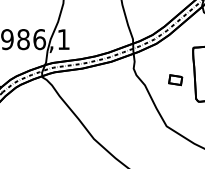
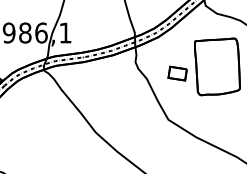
part: (174, 80) -> (176, 73), size x1.4

